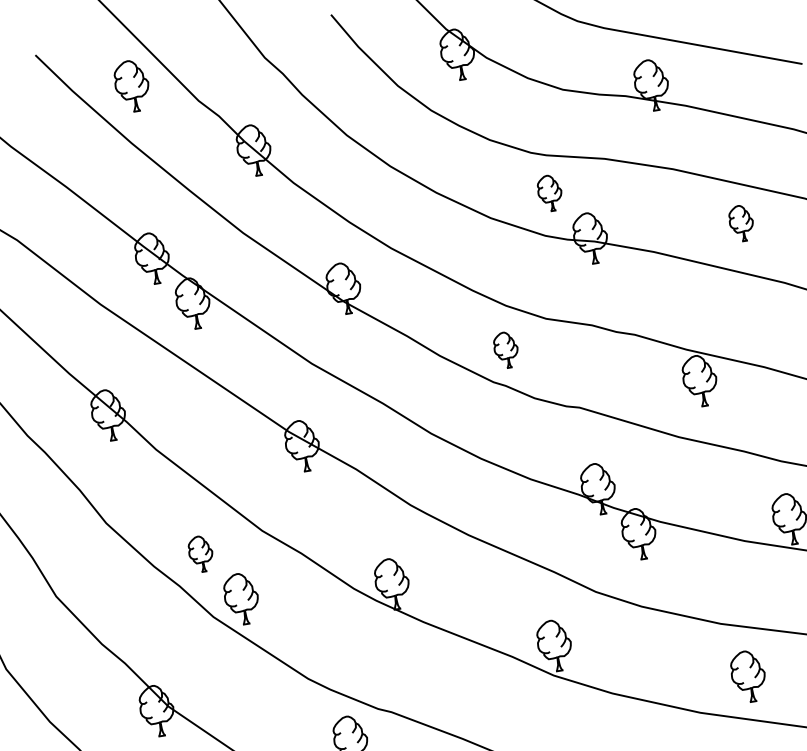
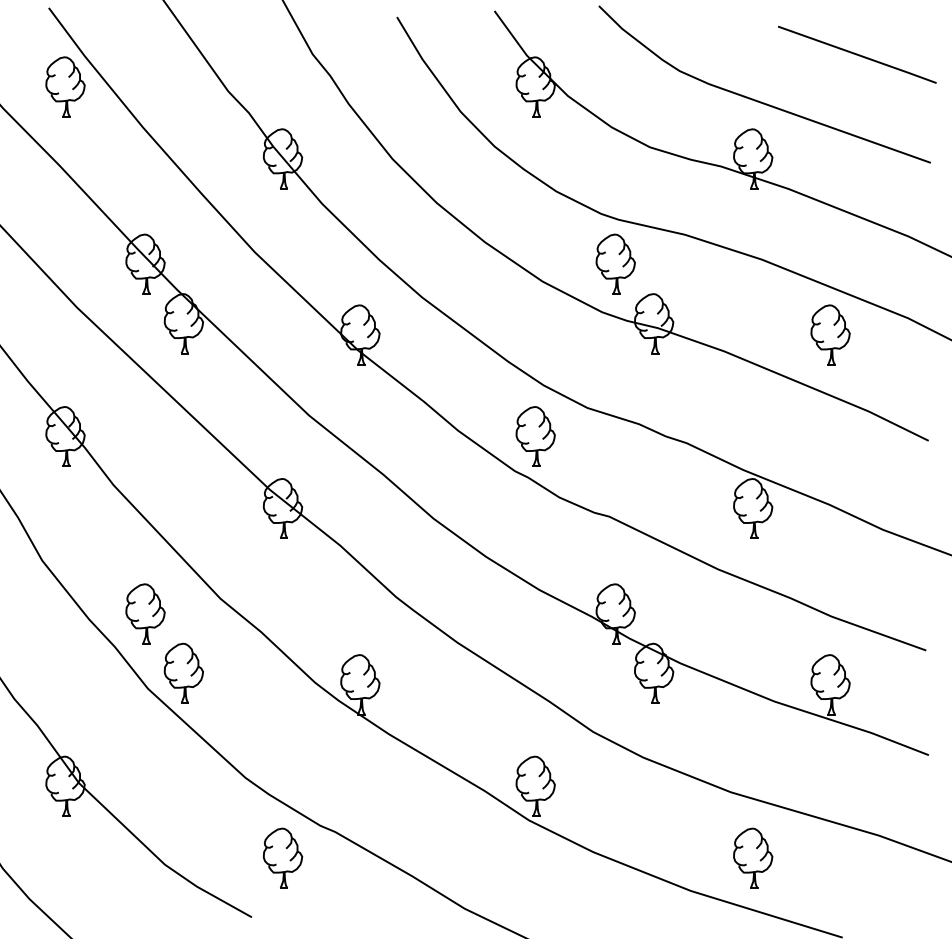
part: (132, 85) -> (65, 86), moved
part: (549, 192) -> (615, 263), size x1.43
part: (741, 223) -> (830, 334), size x1.43
part: (506, 350) -> (535, 436), size x1.43
part: (200, 553) -> (145, 613), size x1.43

